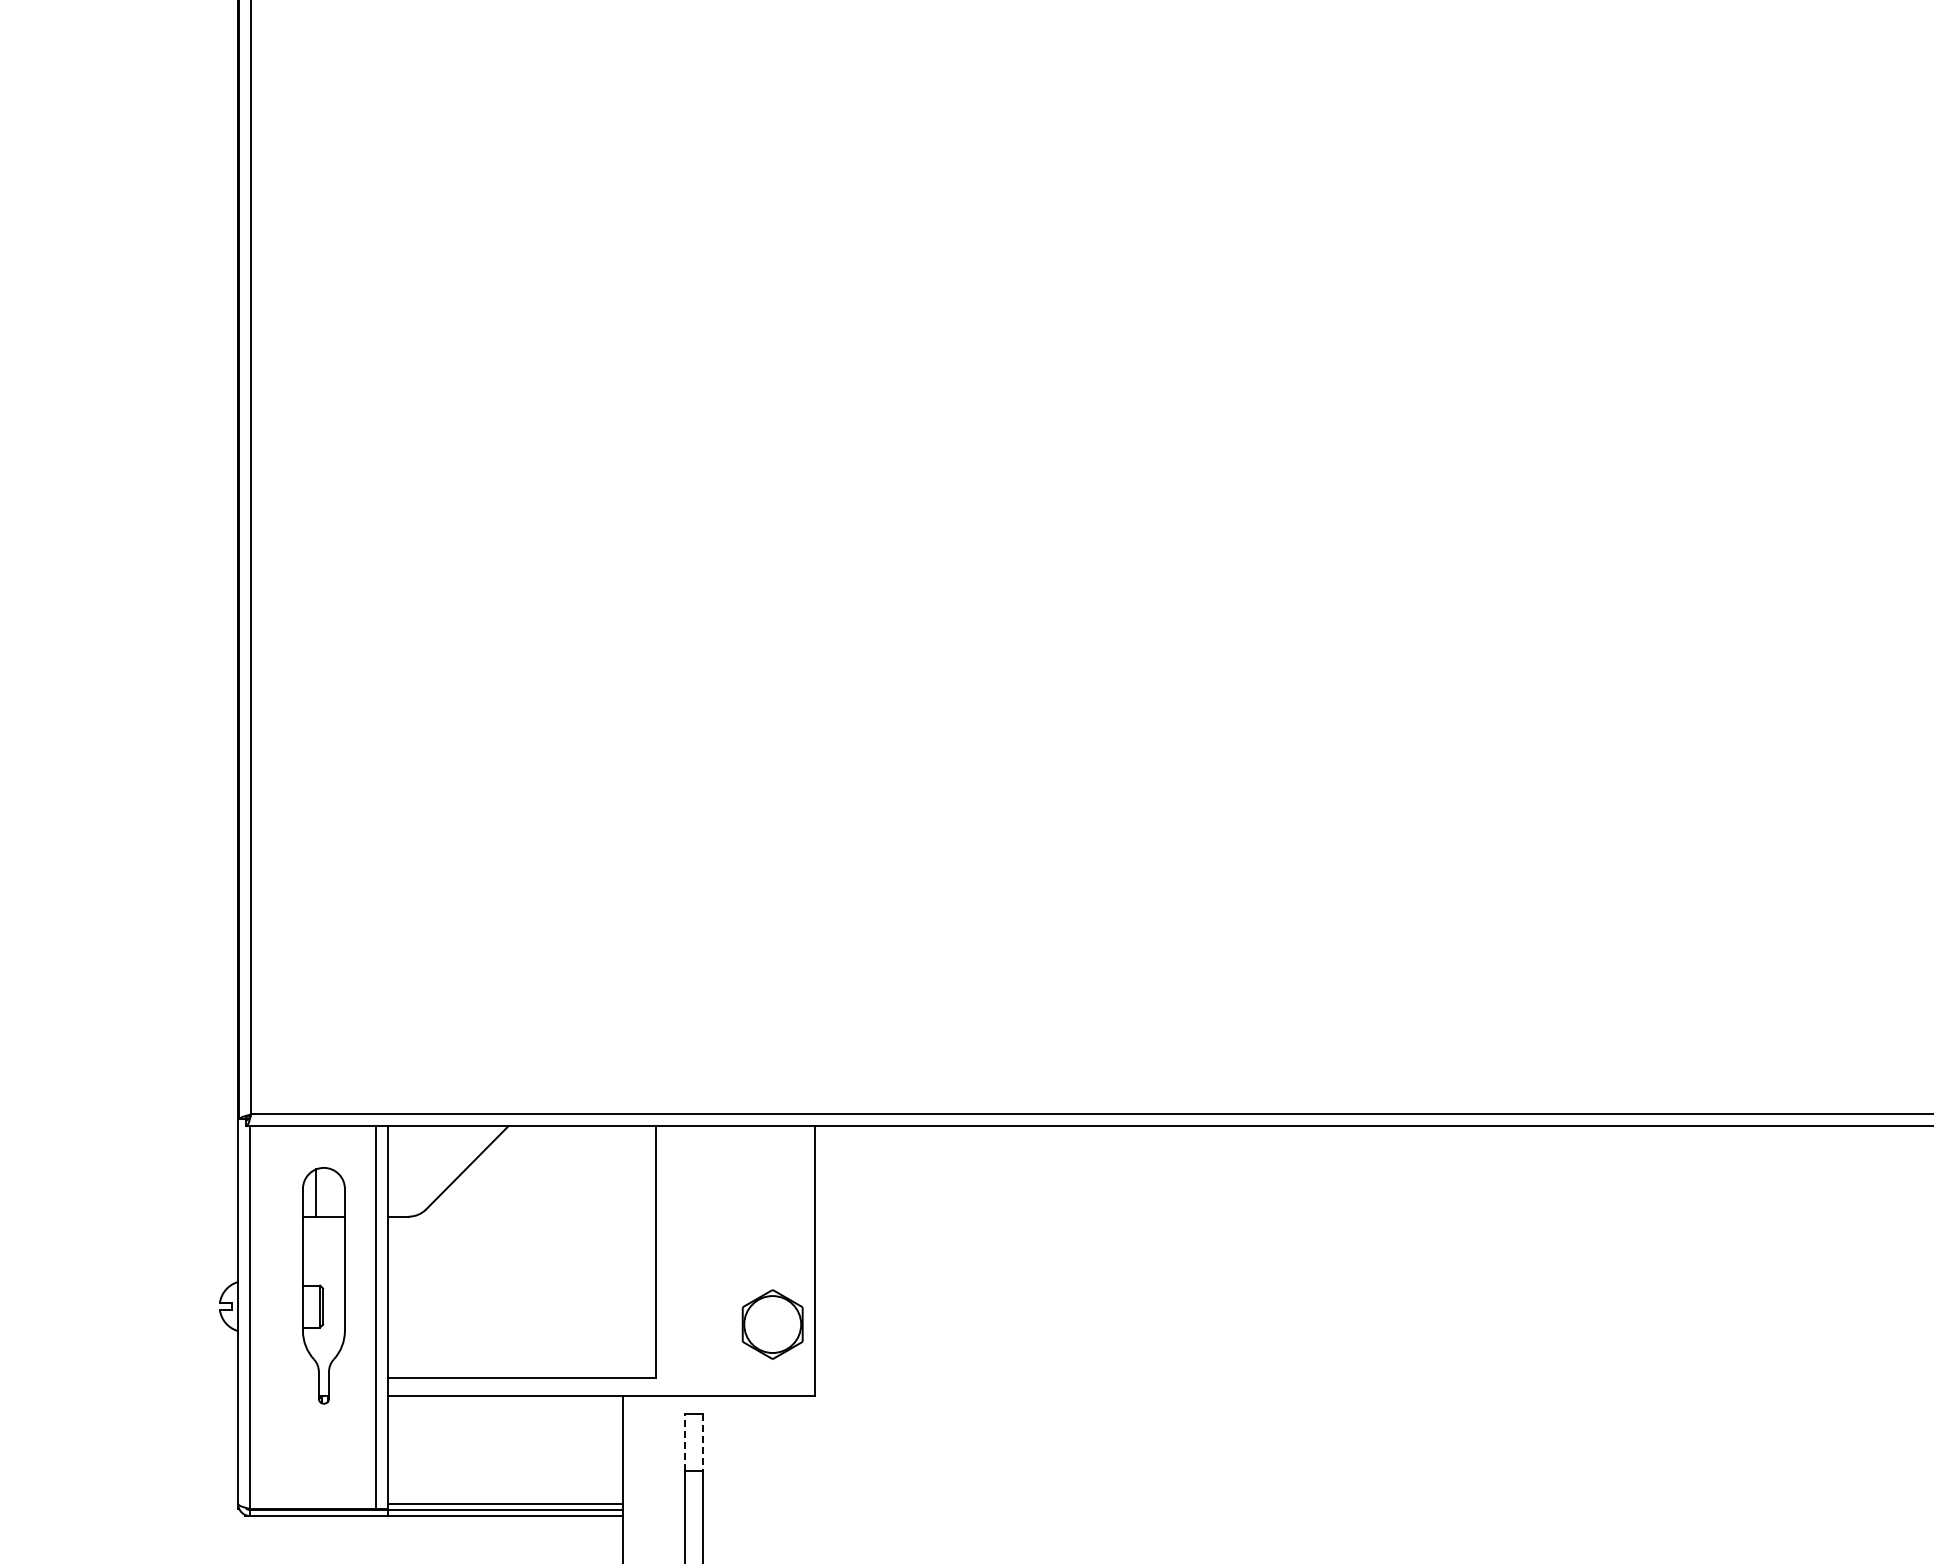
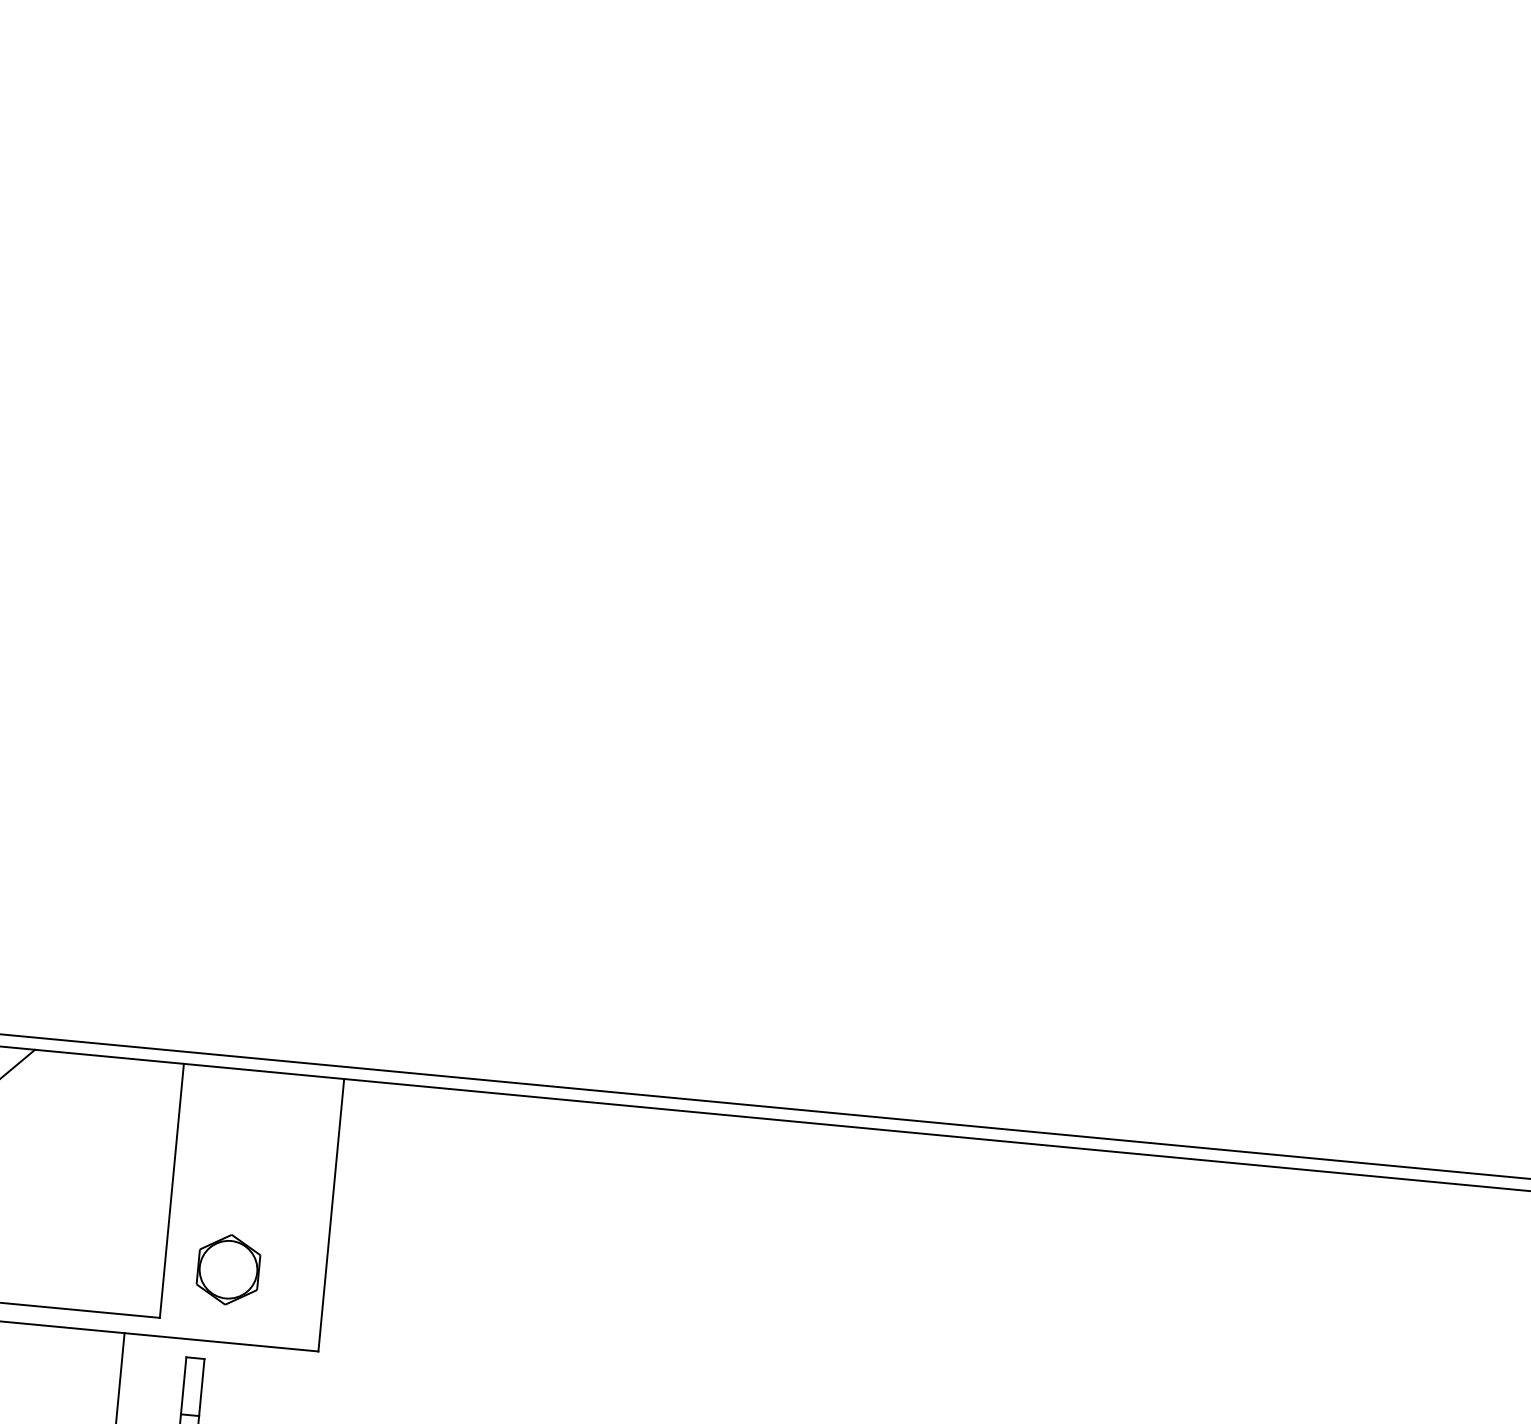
part: (772, 1324) -> (228, 1269), moved
line: (685, 1442) -> (183, 1385), dashed -> solid
line: (703, 1443) -> (201, 1388), dashed -> solid

